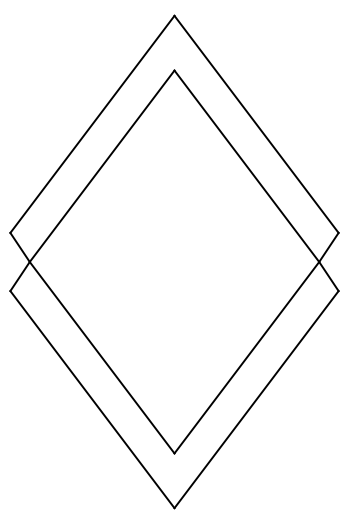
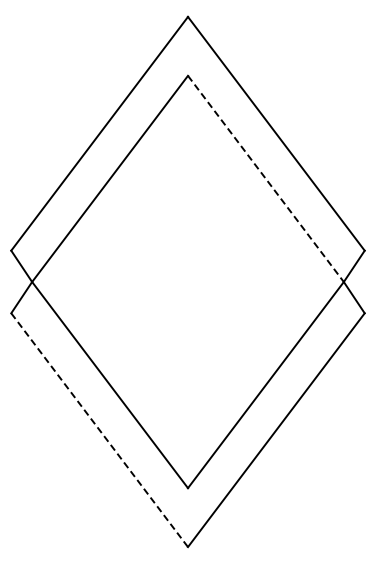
line: (247, 166) -> (266, 179), solid -> dashed
line: (92, 399) -> (99, 430), solid -> dashed

